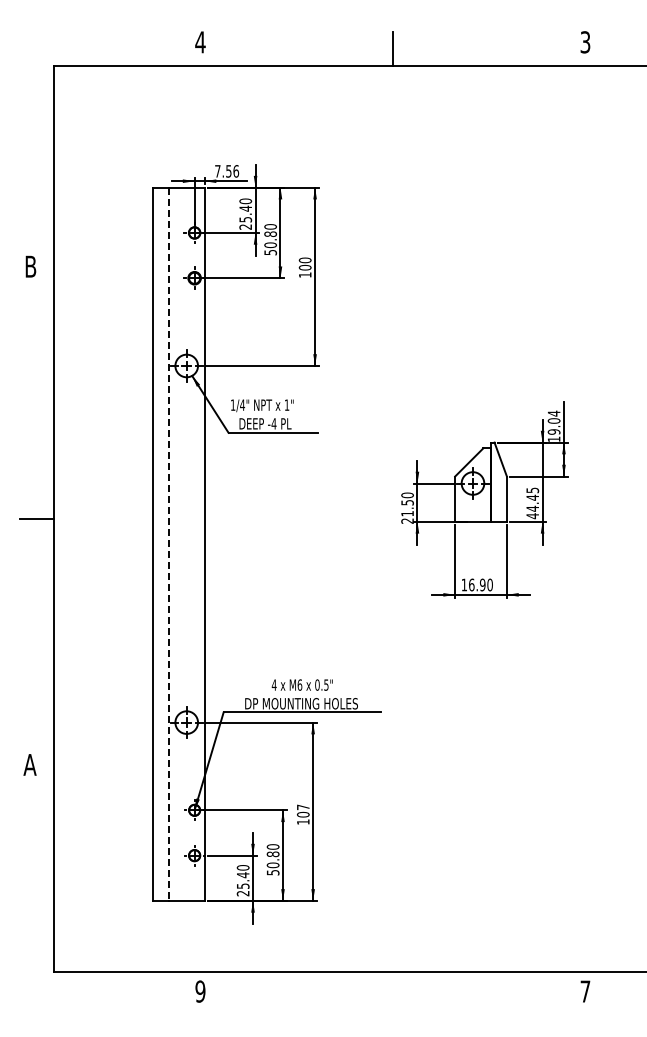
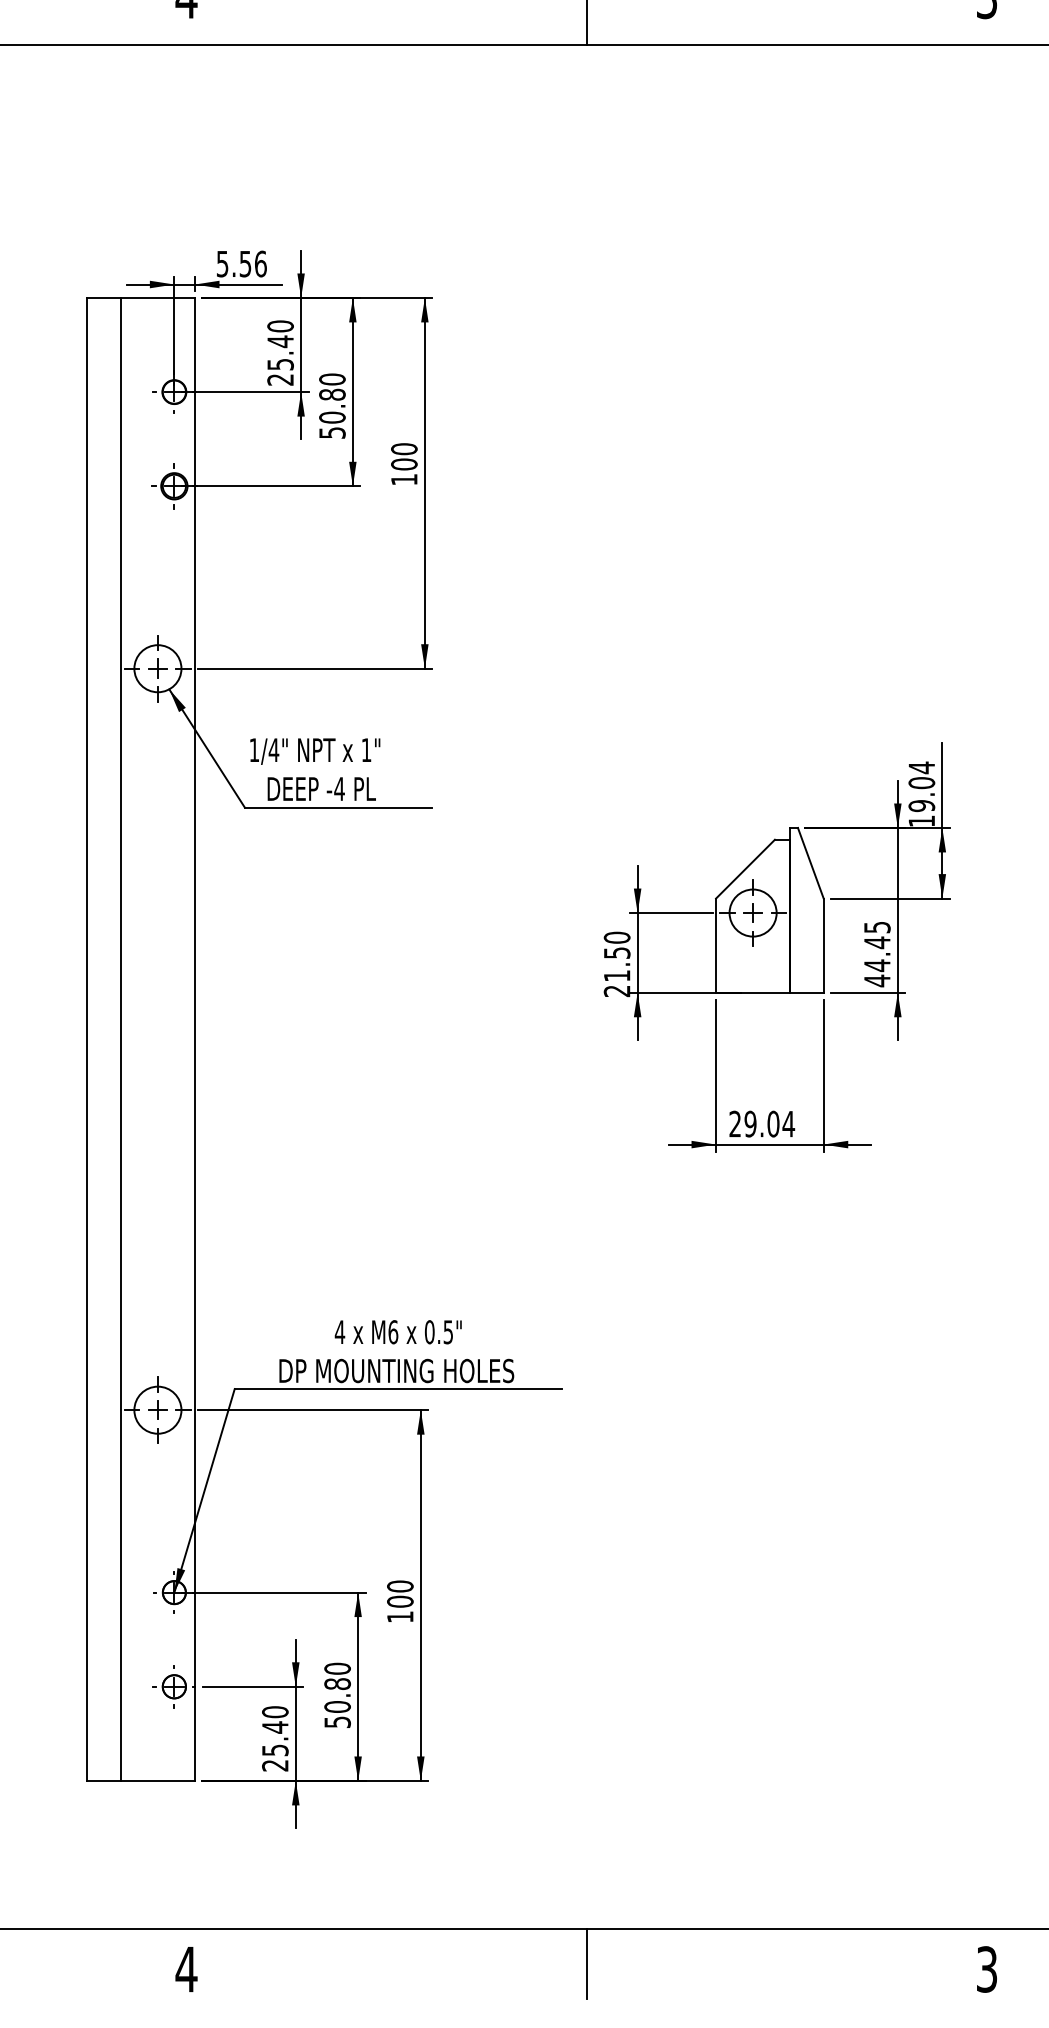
text: (217, 171) -> (221, 264), 7.56 -> 5.56
line: (168, 544) -> (120, 1039), dashed -> solid
text: (477, 584) -> (762, 1123), 16.90 -> 29.04
text: (302, 807) -> (398, 1586), 107 -> 100
line: (393, 988) -> (587, 1963), added
text: (200, 991) -> (186, 1969), 9 -> 4
text: (585, 991) -> (987, 1969), 7 -> 3

